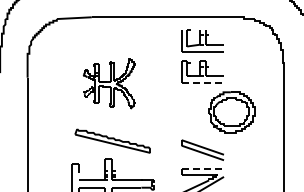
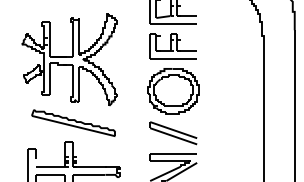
part: (108, 83) -> (68, 59), size x1.67
line: (203, 83) -> (174, 59), dashed -> solid
part: (231, 112) -> (173, 91), moved
line: (203, 169) -> (174, 154), dashed -> solid

